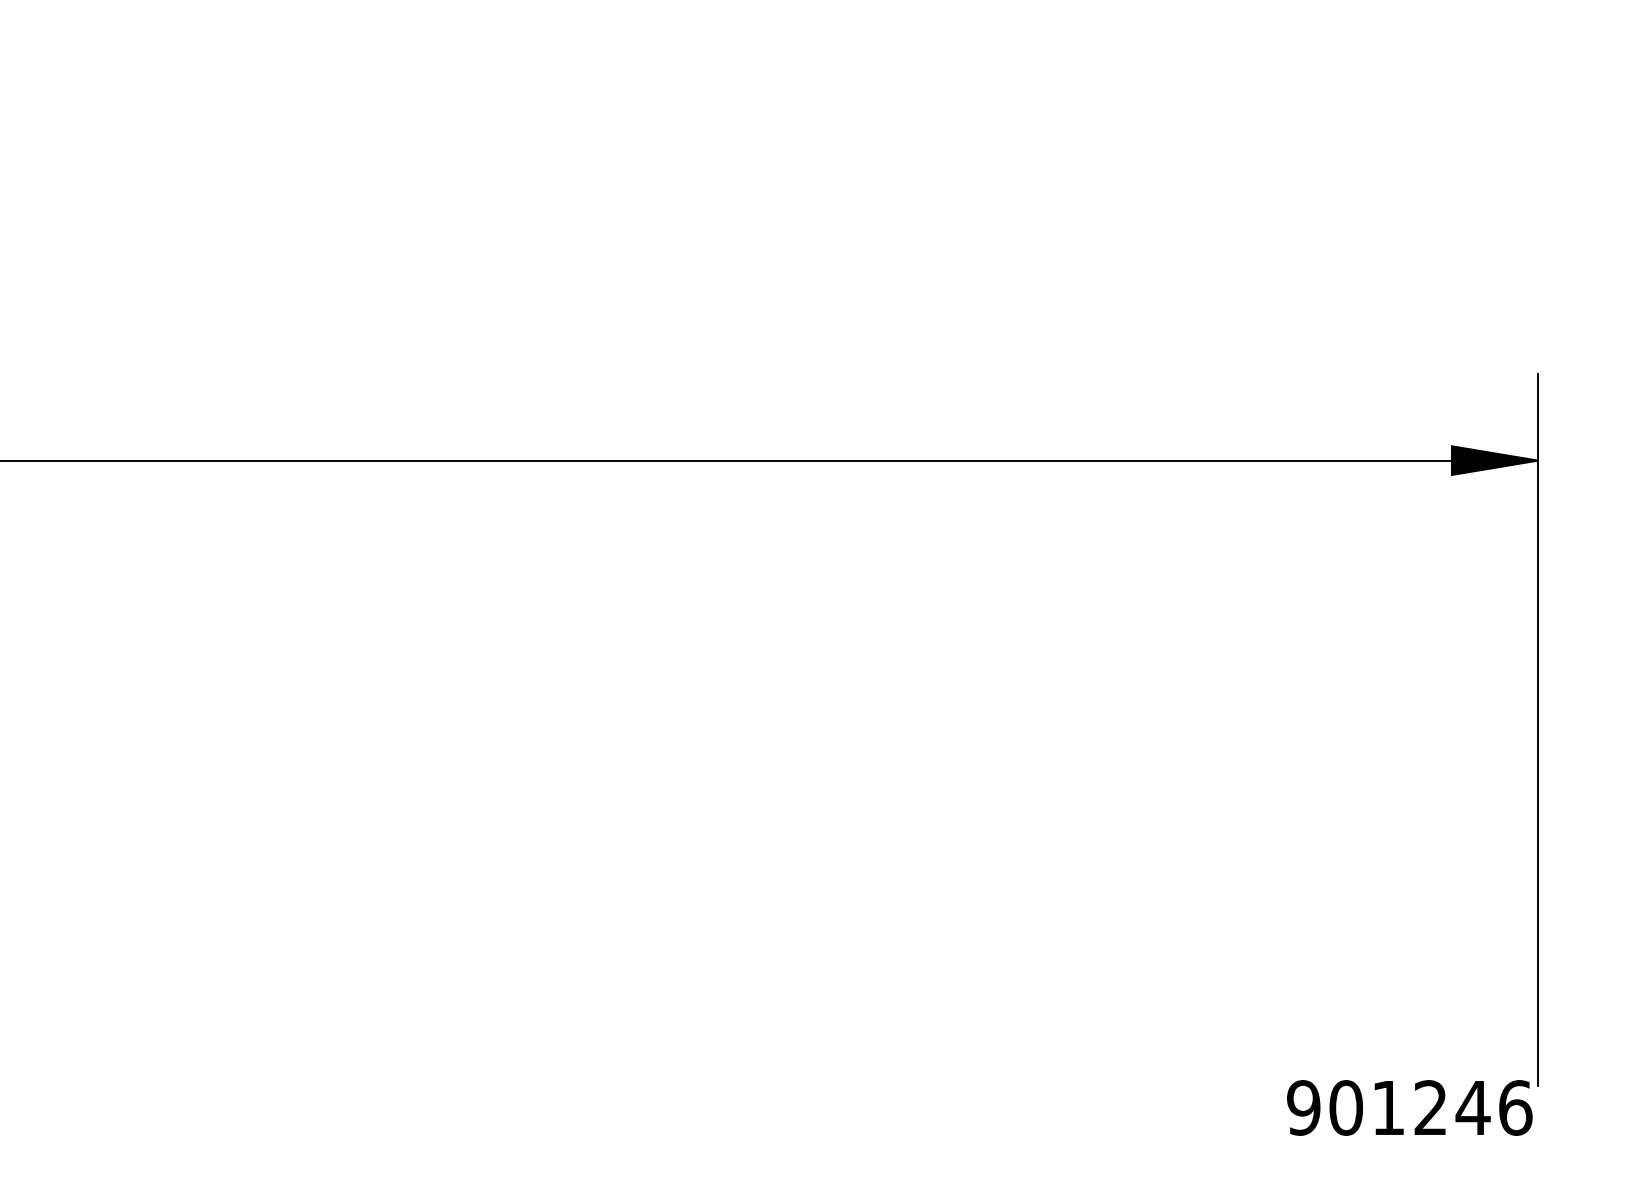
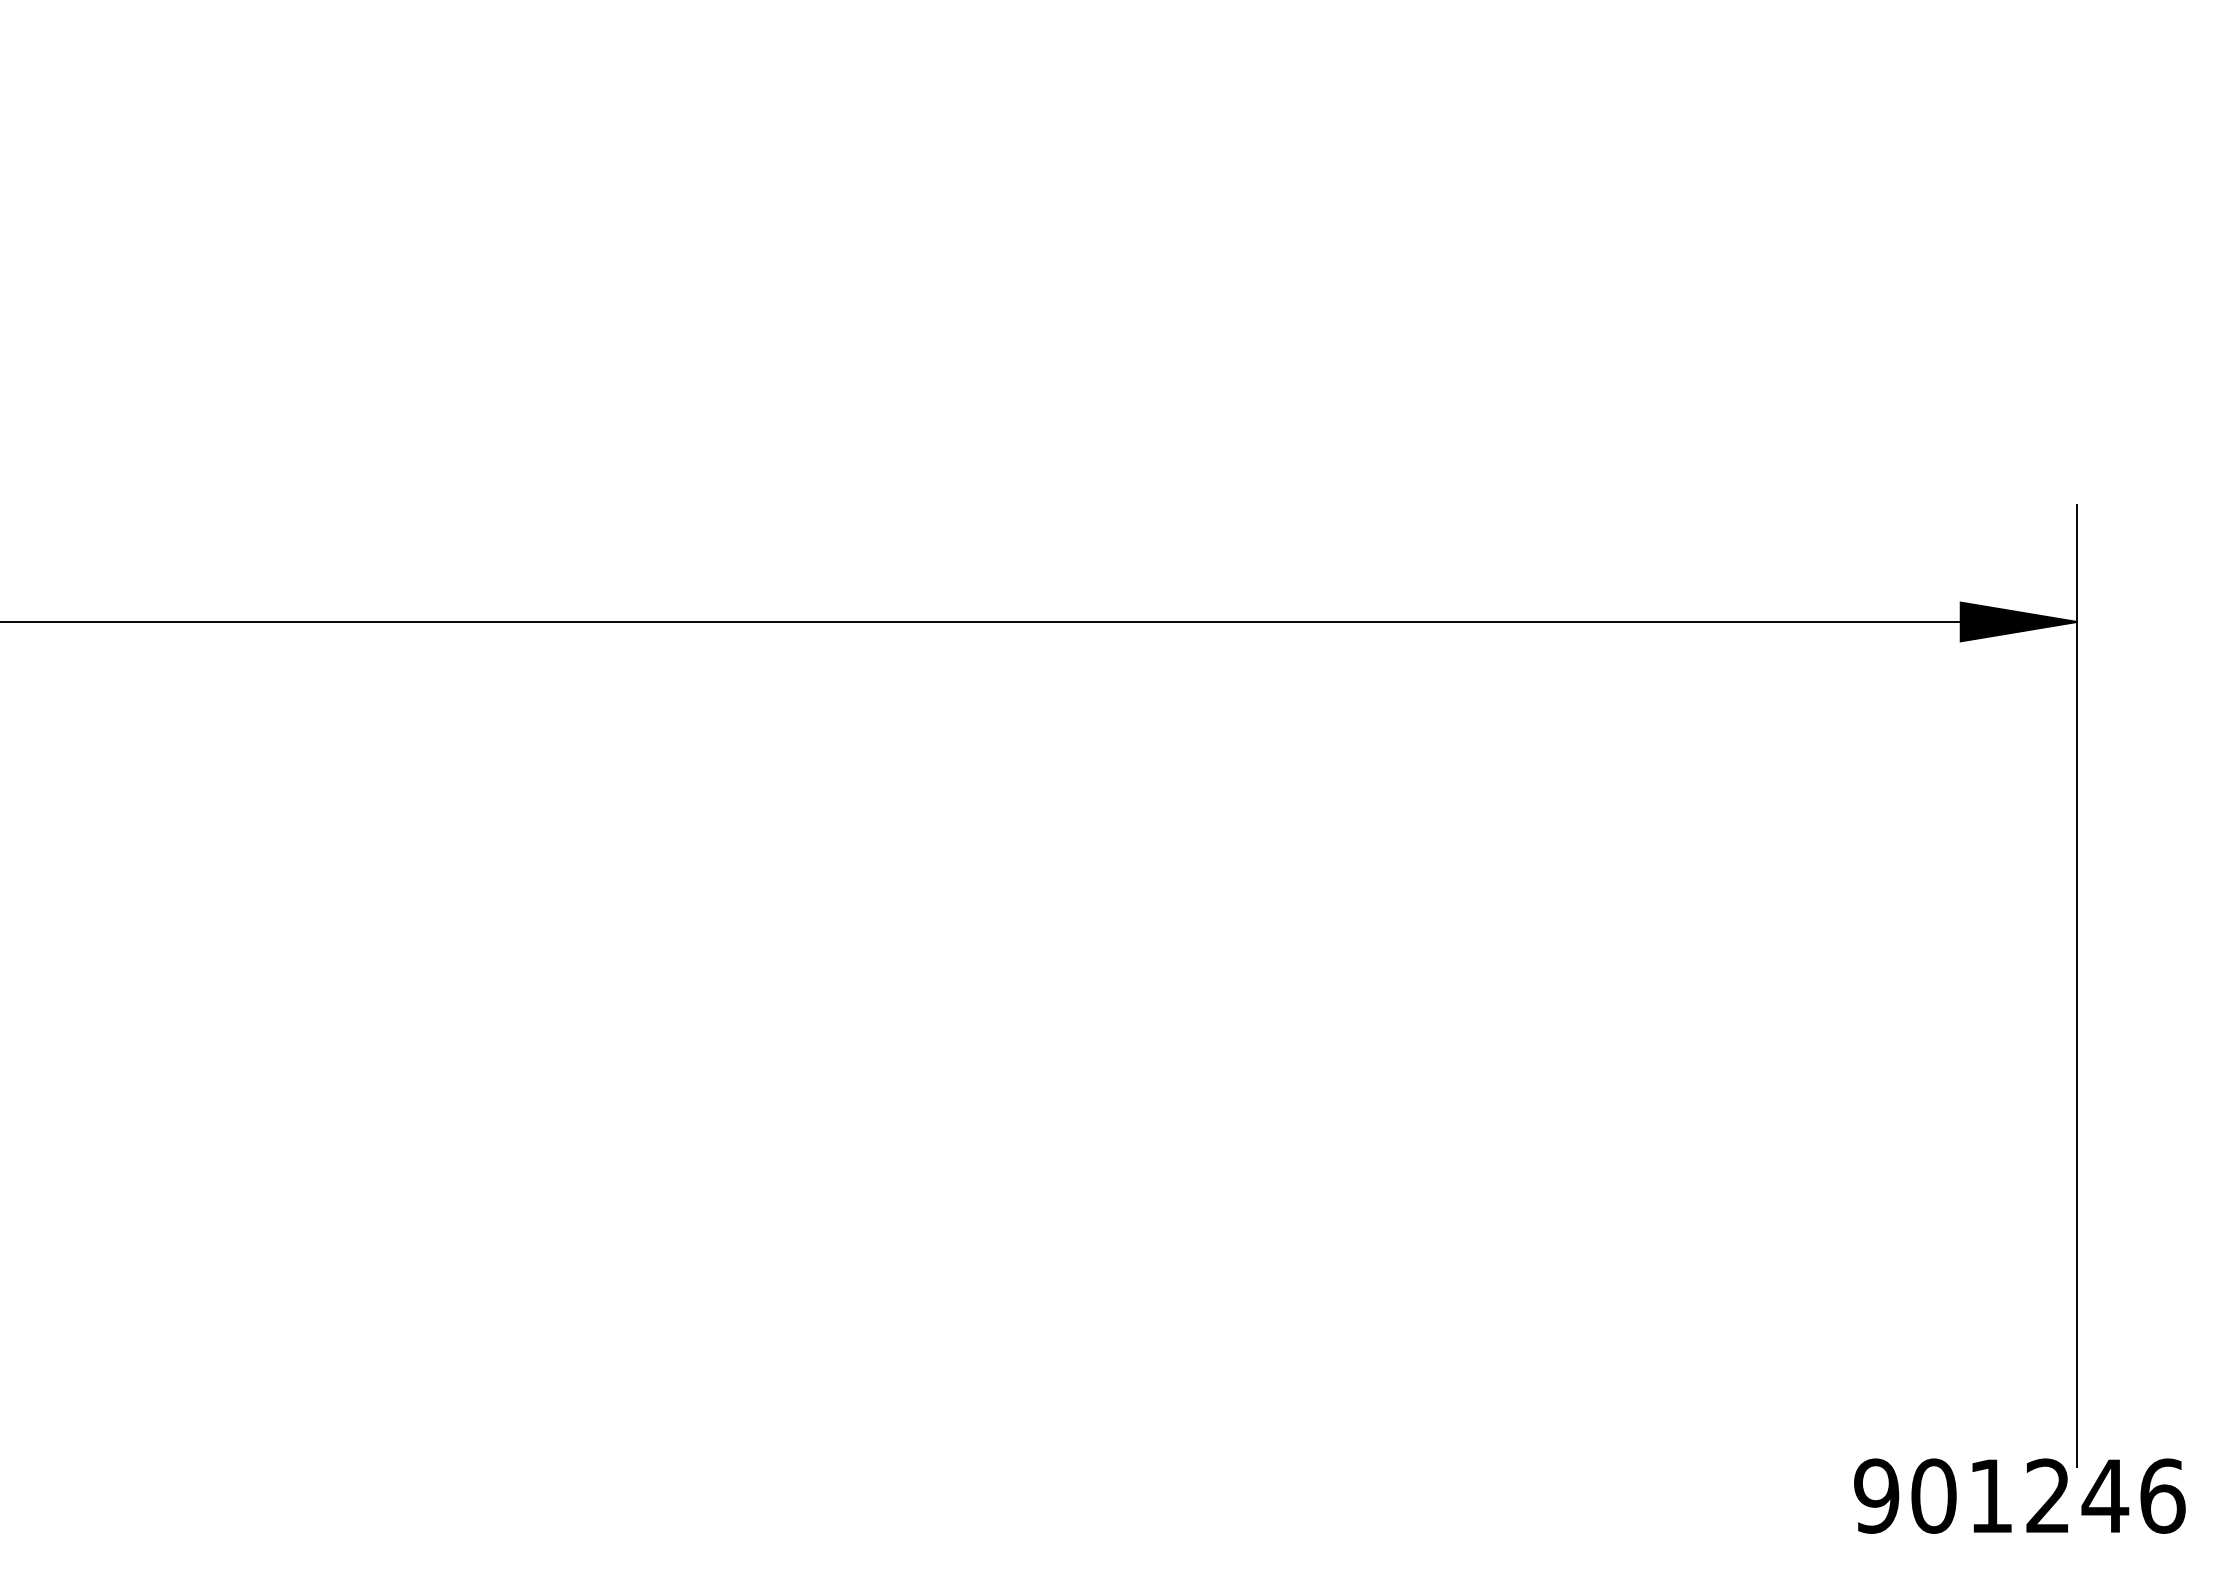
text: (1409, 1107) -> (2019, 1495), moved

